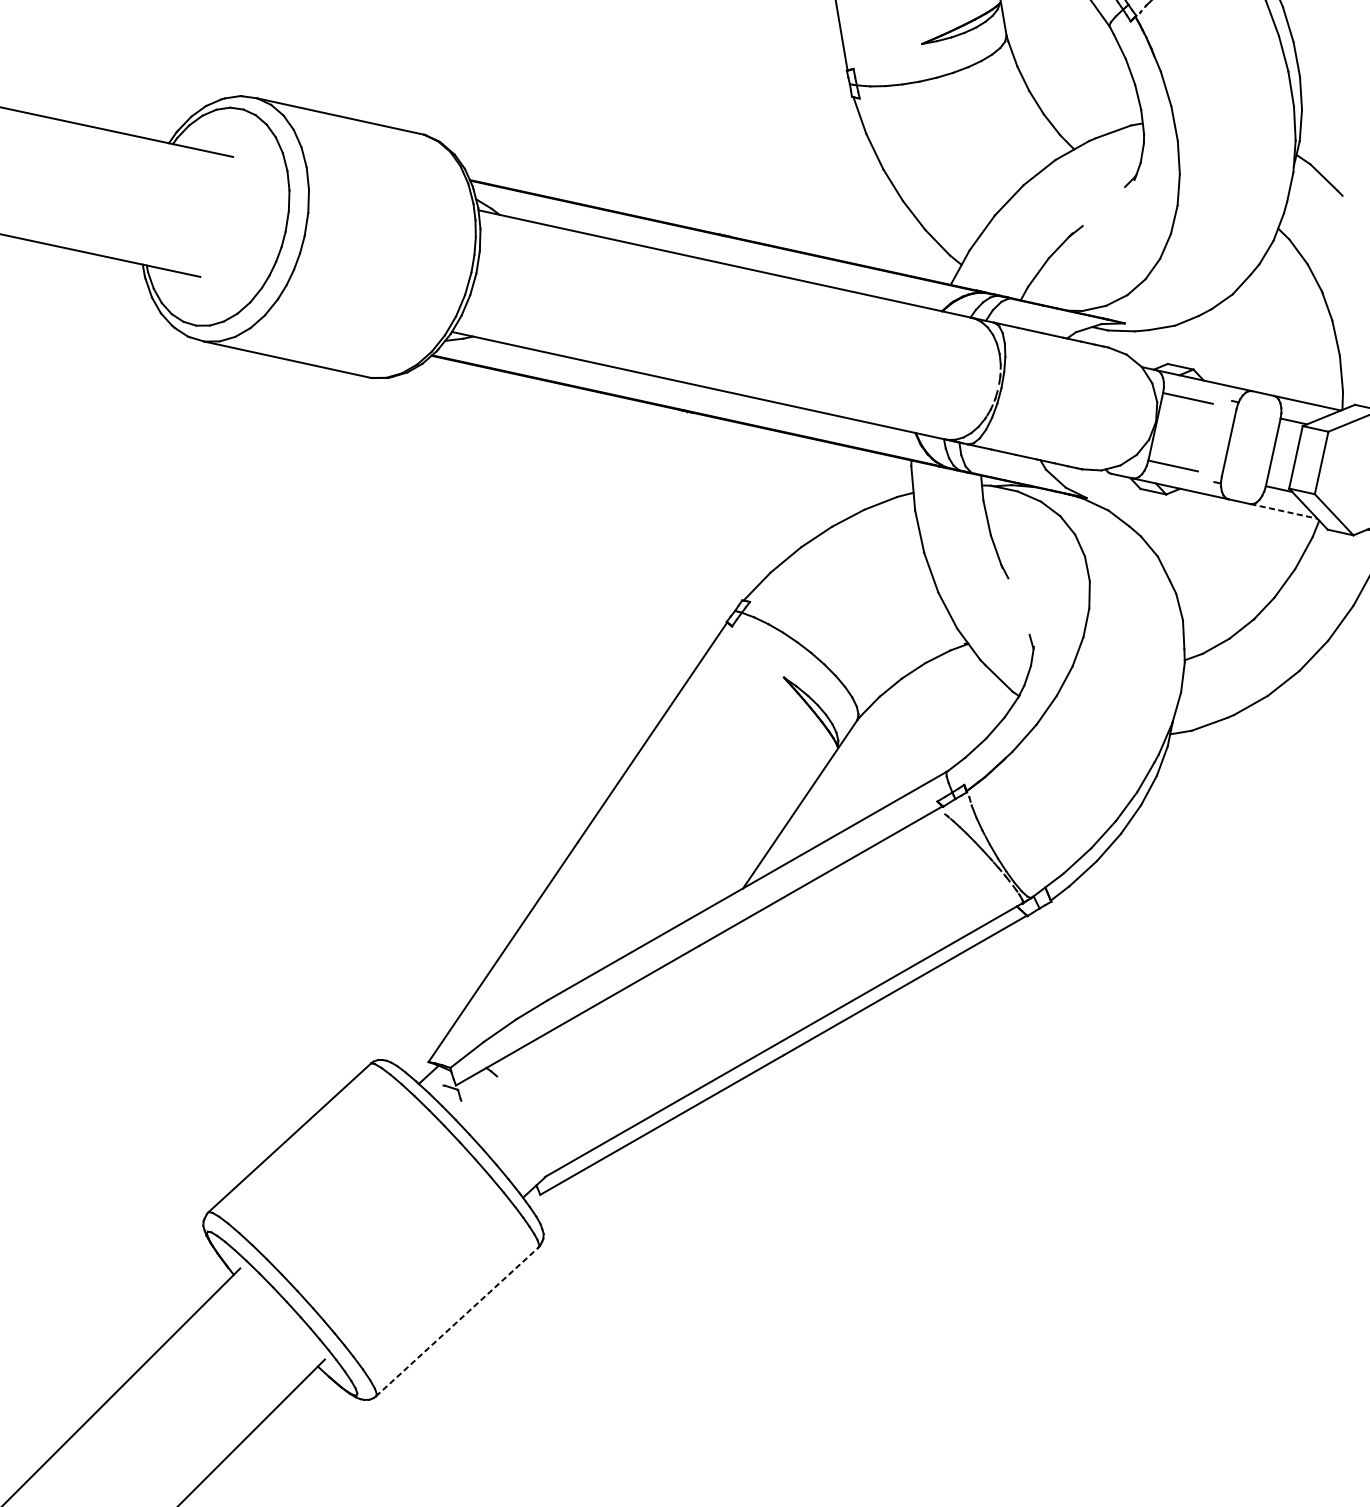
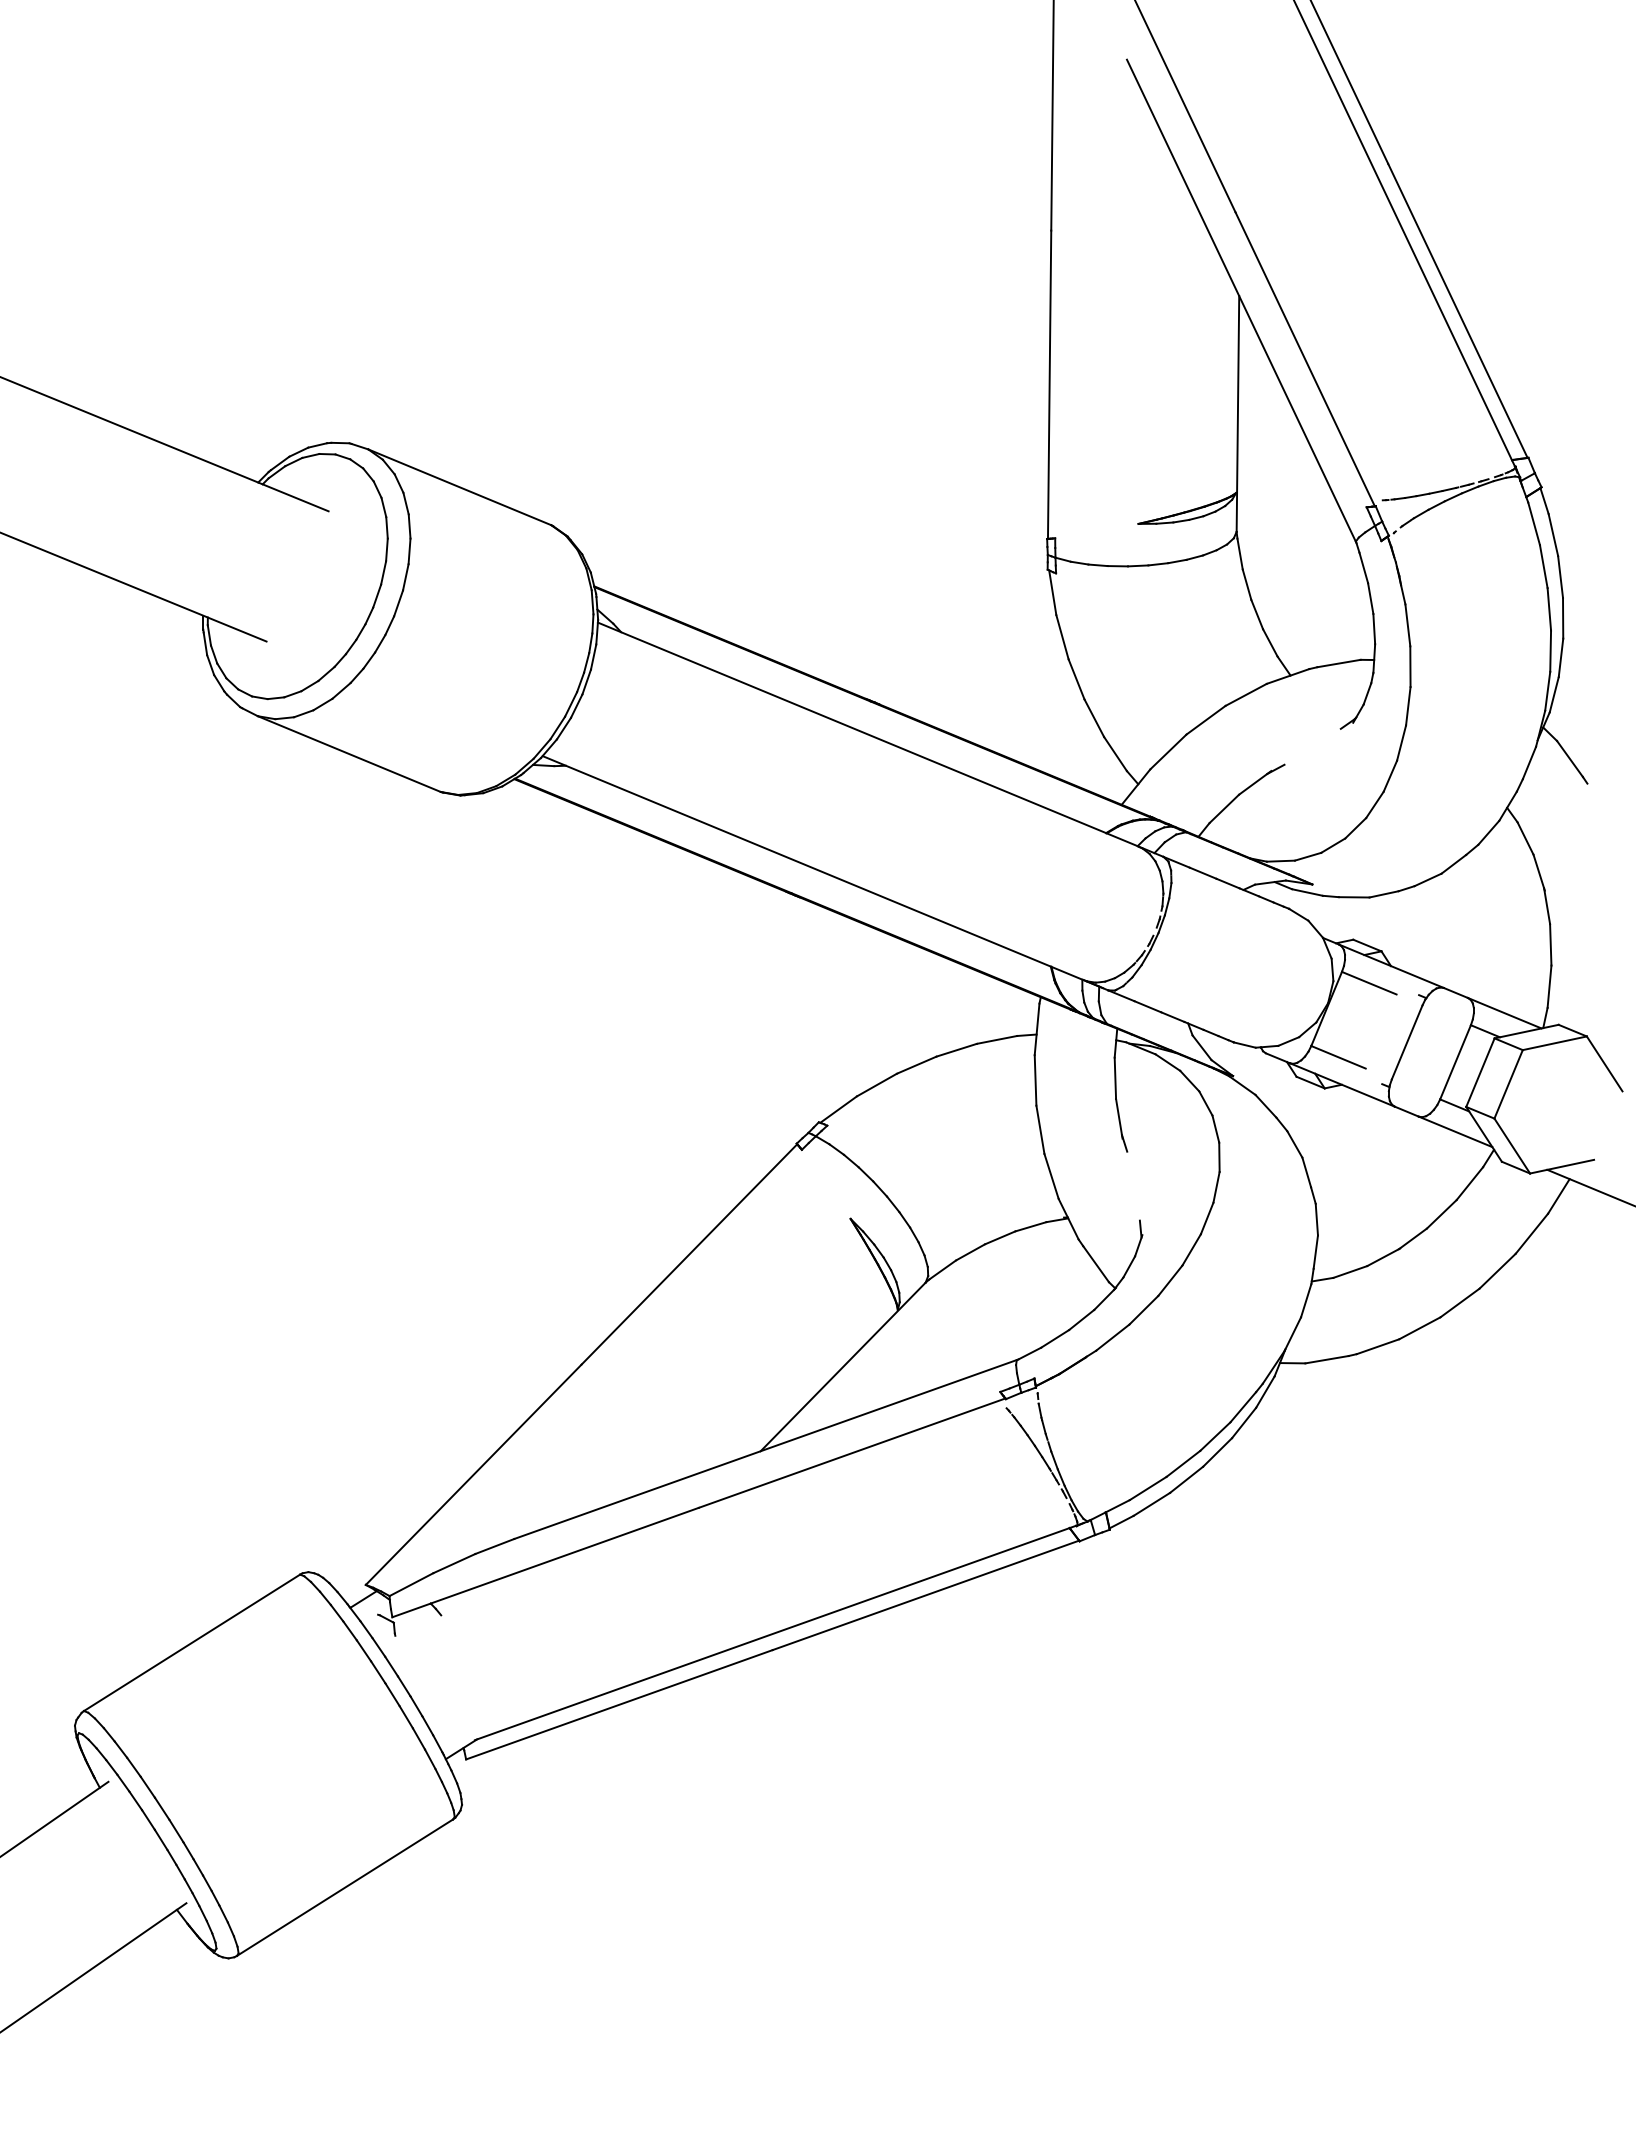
line: (1283, 511) -> (1455, 1131), dashed -> solid
line: (457, 1321) -> (345, 1887), dashed -> solid

